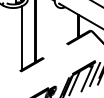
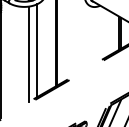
line: (16, 40) -> (28, 54), added

